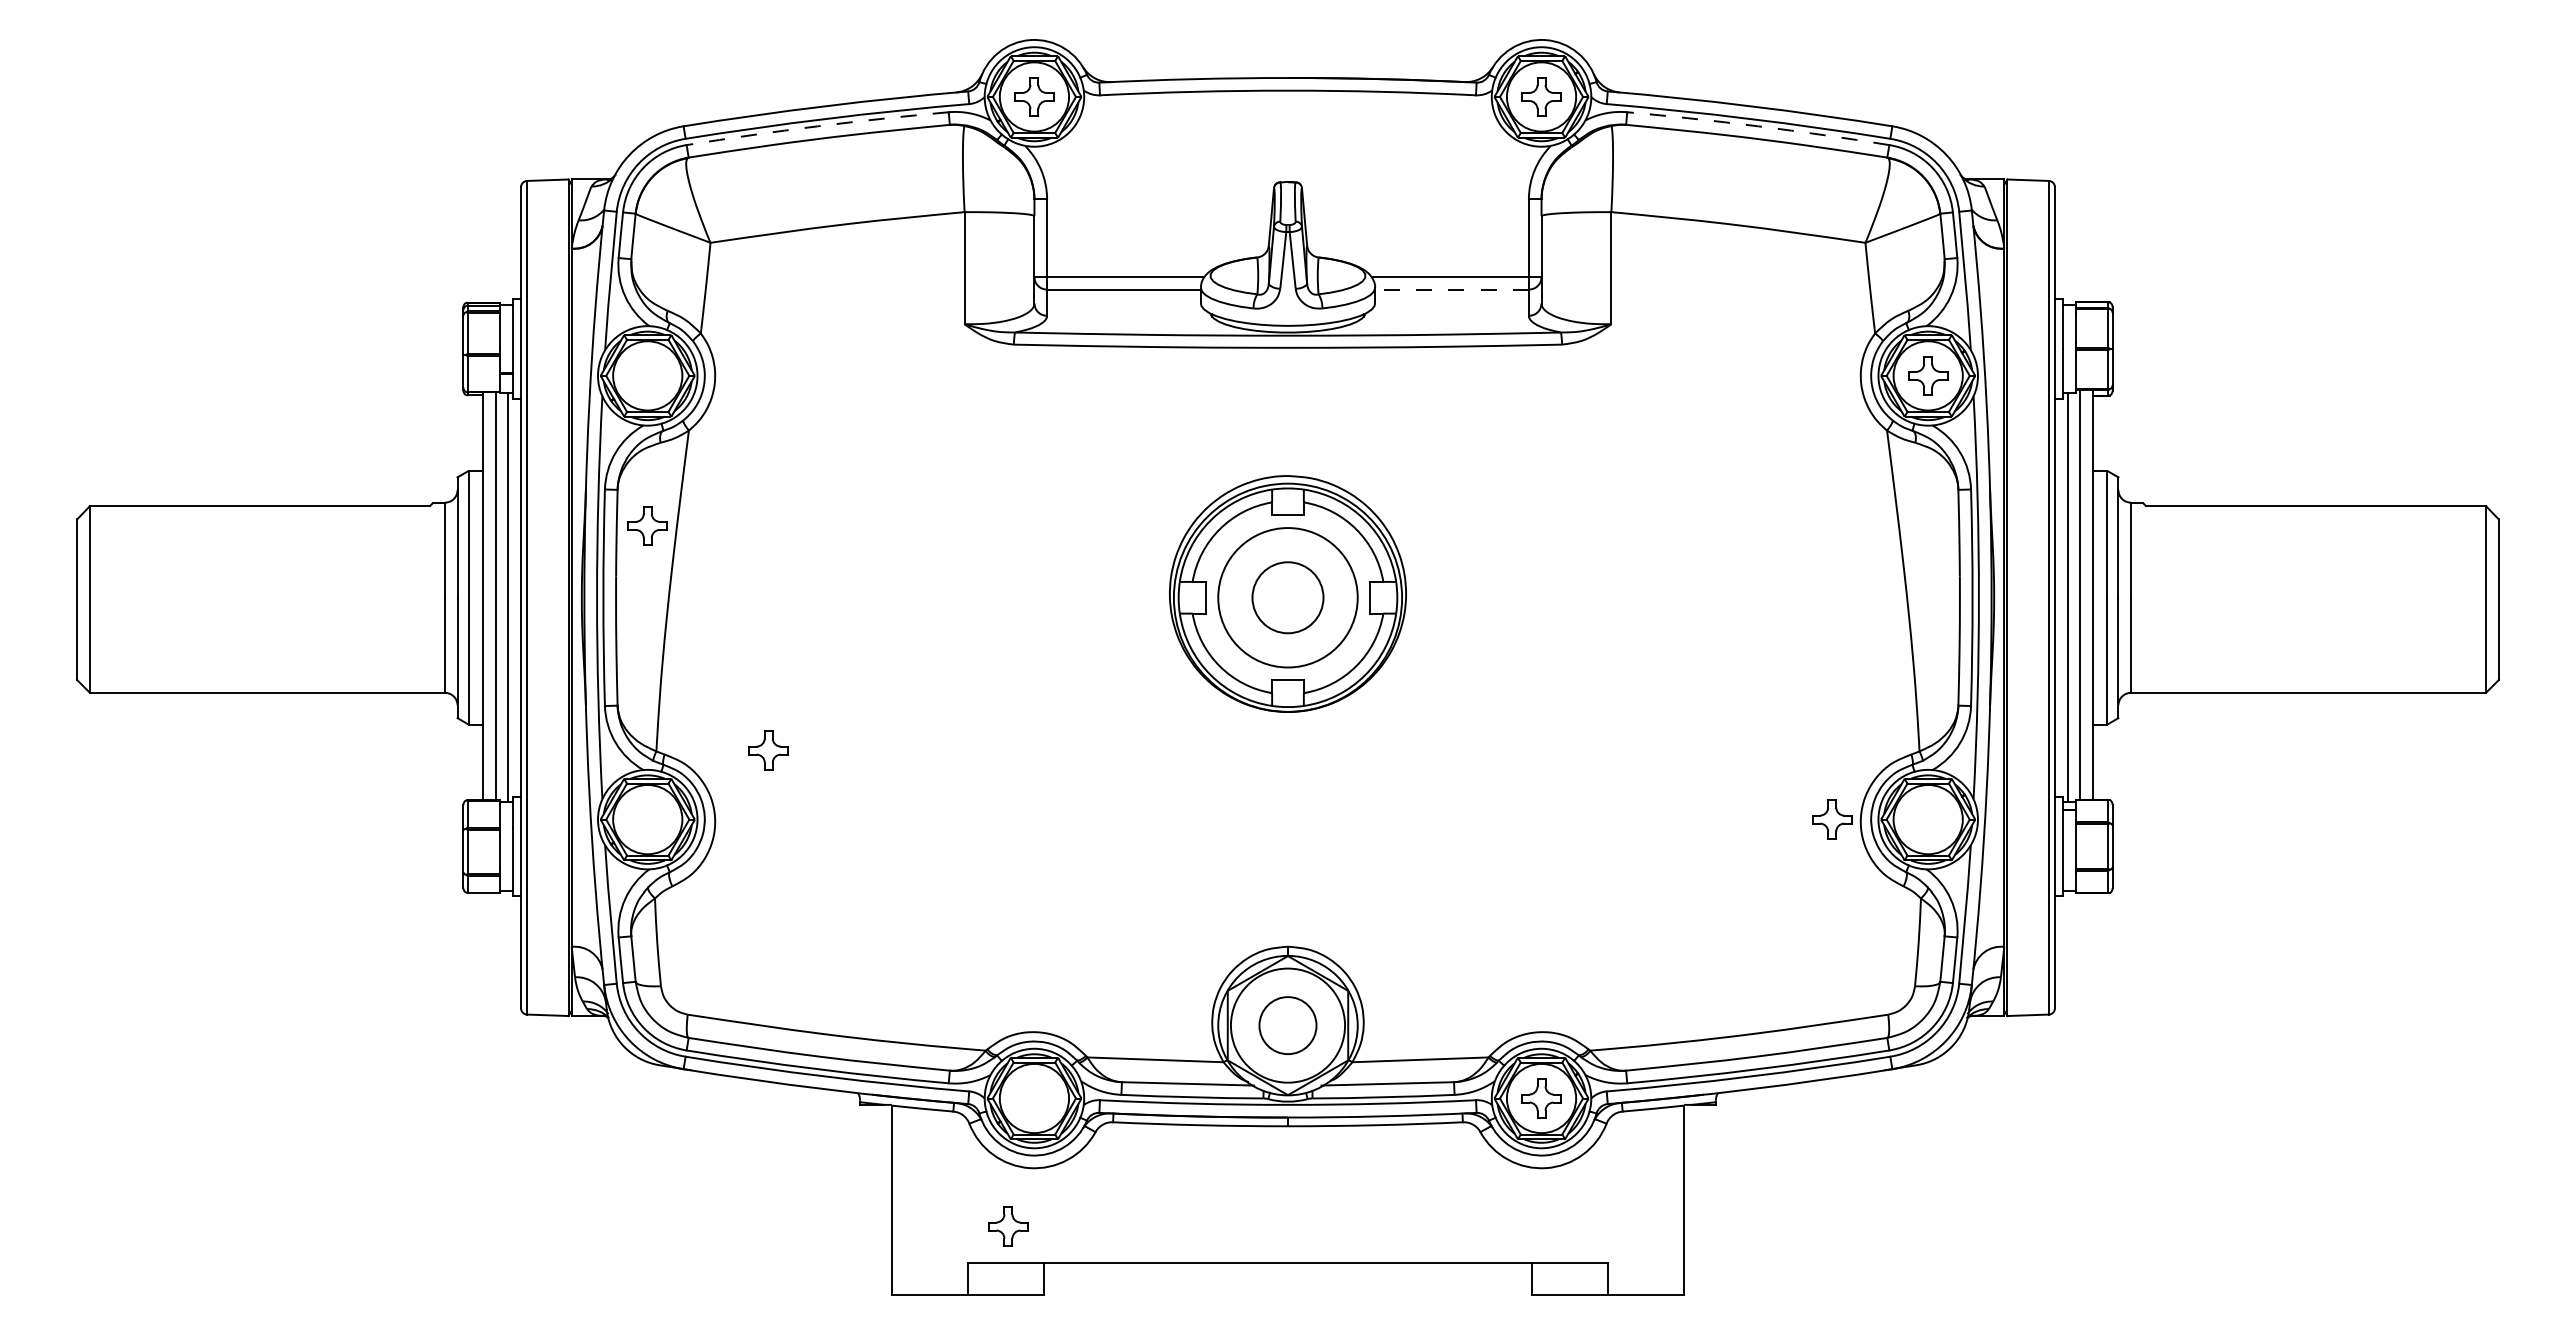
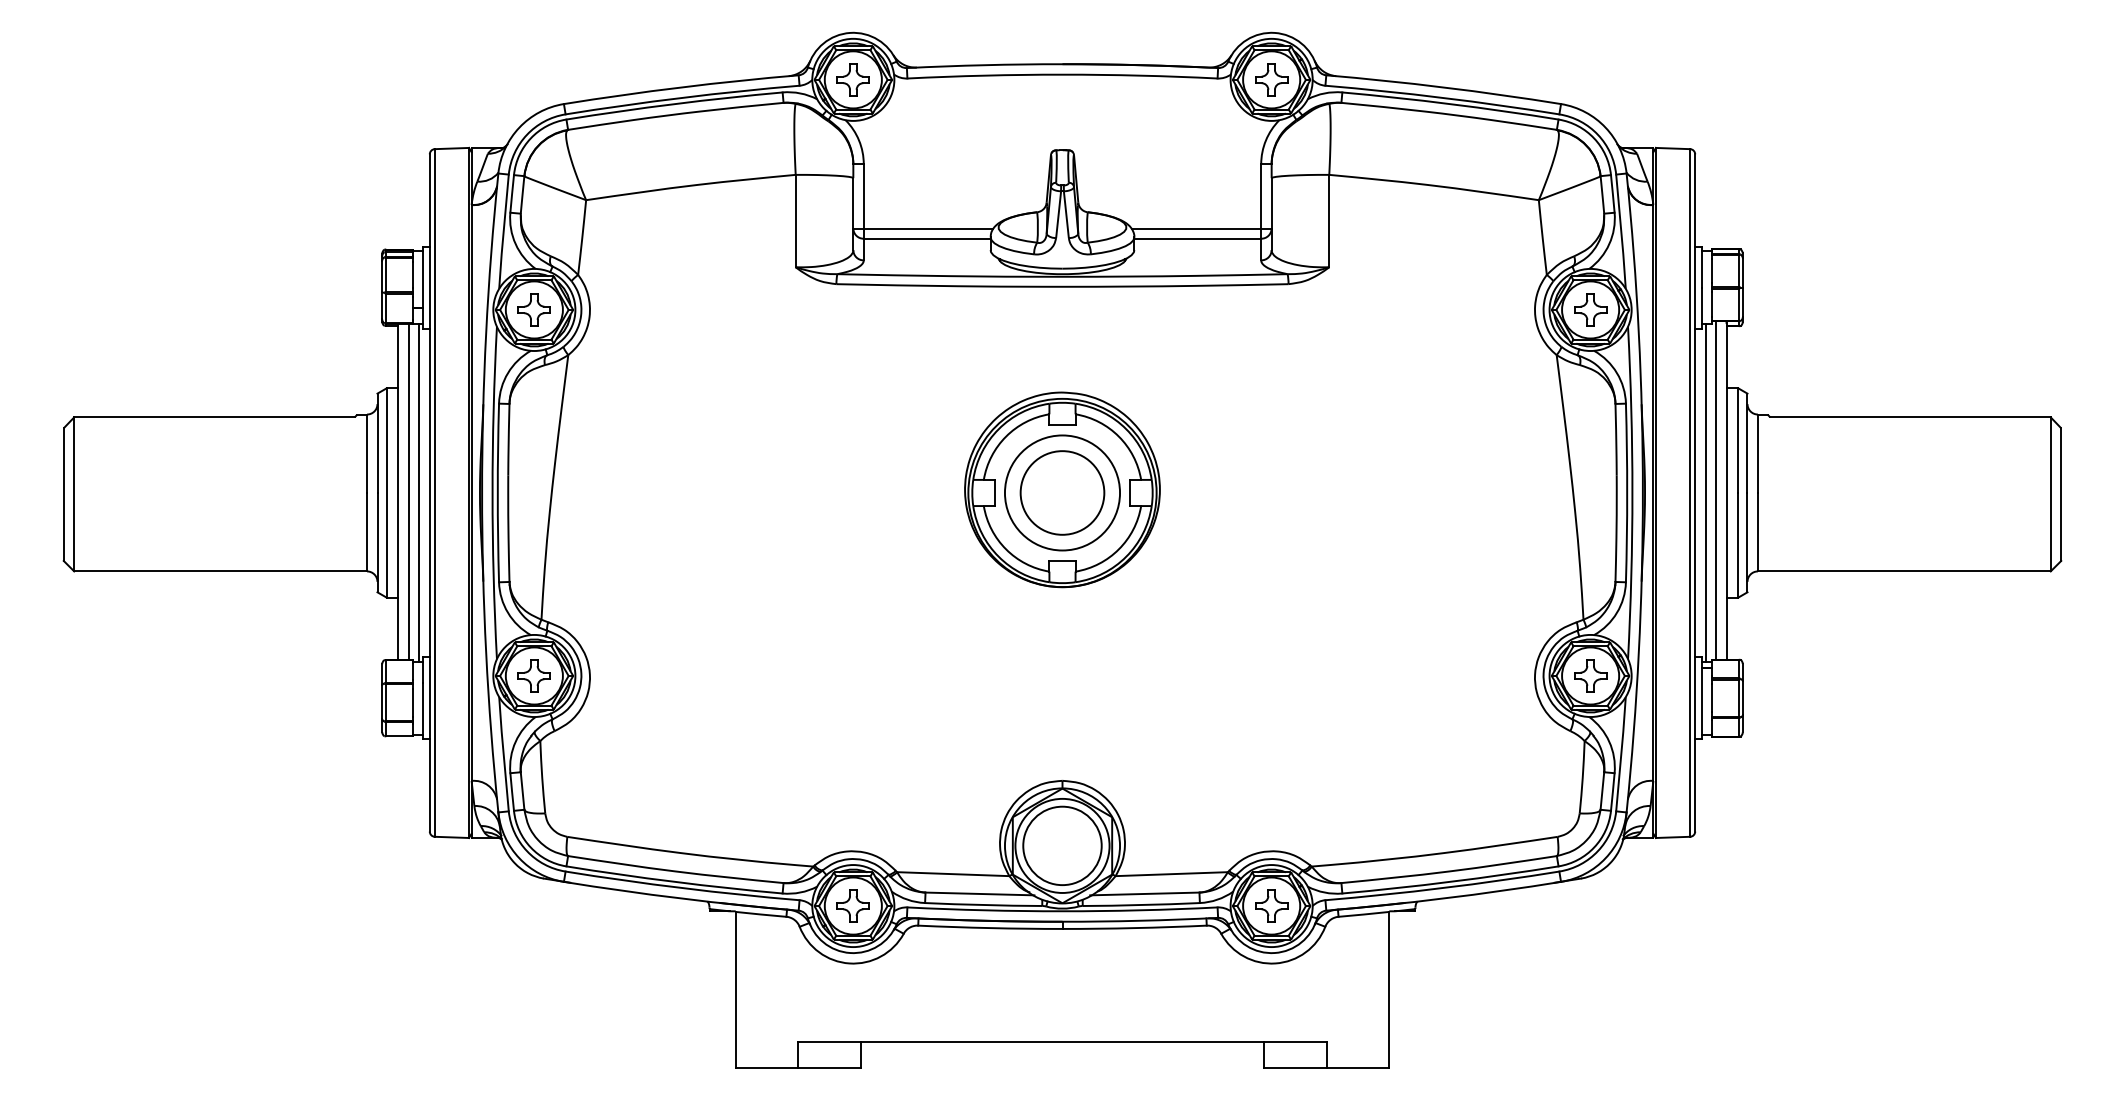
arc: (817, 126) -> (674, 104), dashed -> solid
arc: (1758, 126) -> (1450, 104), dashed -> solid
line: (1452, 289) -> (1198, 238), dashed -> solid
part: (647, 525) -> (534, 309), moved
circle: (1287, 597) -> (1062, 492), size x1.43
part: (768, 750) -> (534, 675), moved
part: (1832, 819) -> (1590, 675), moved
circle: (1287, 1025) -> (1062, 845), size x1.67
part: (1008, 1226) -> (853, 906), moved

